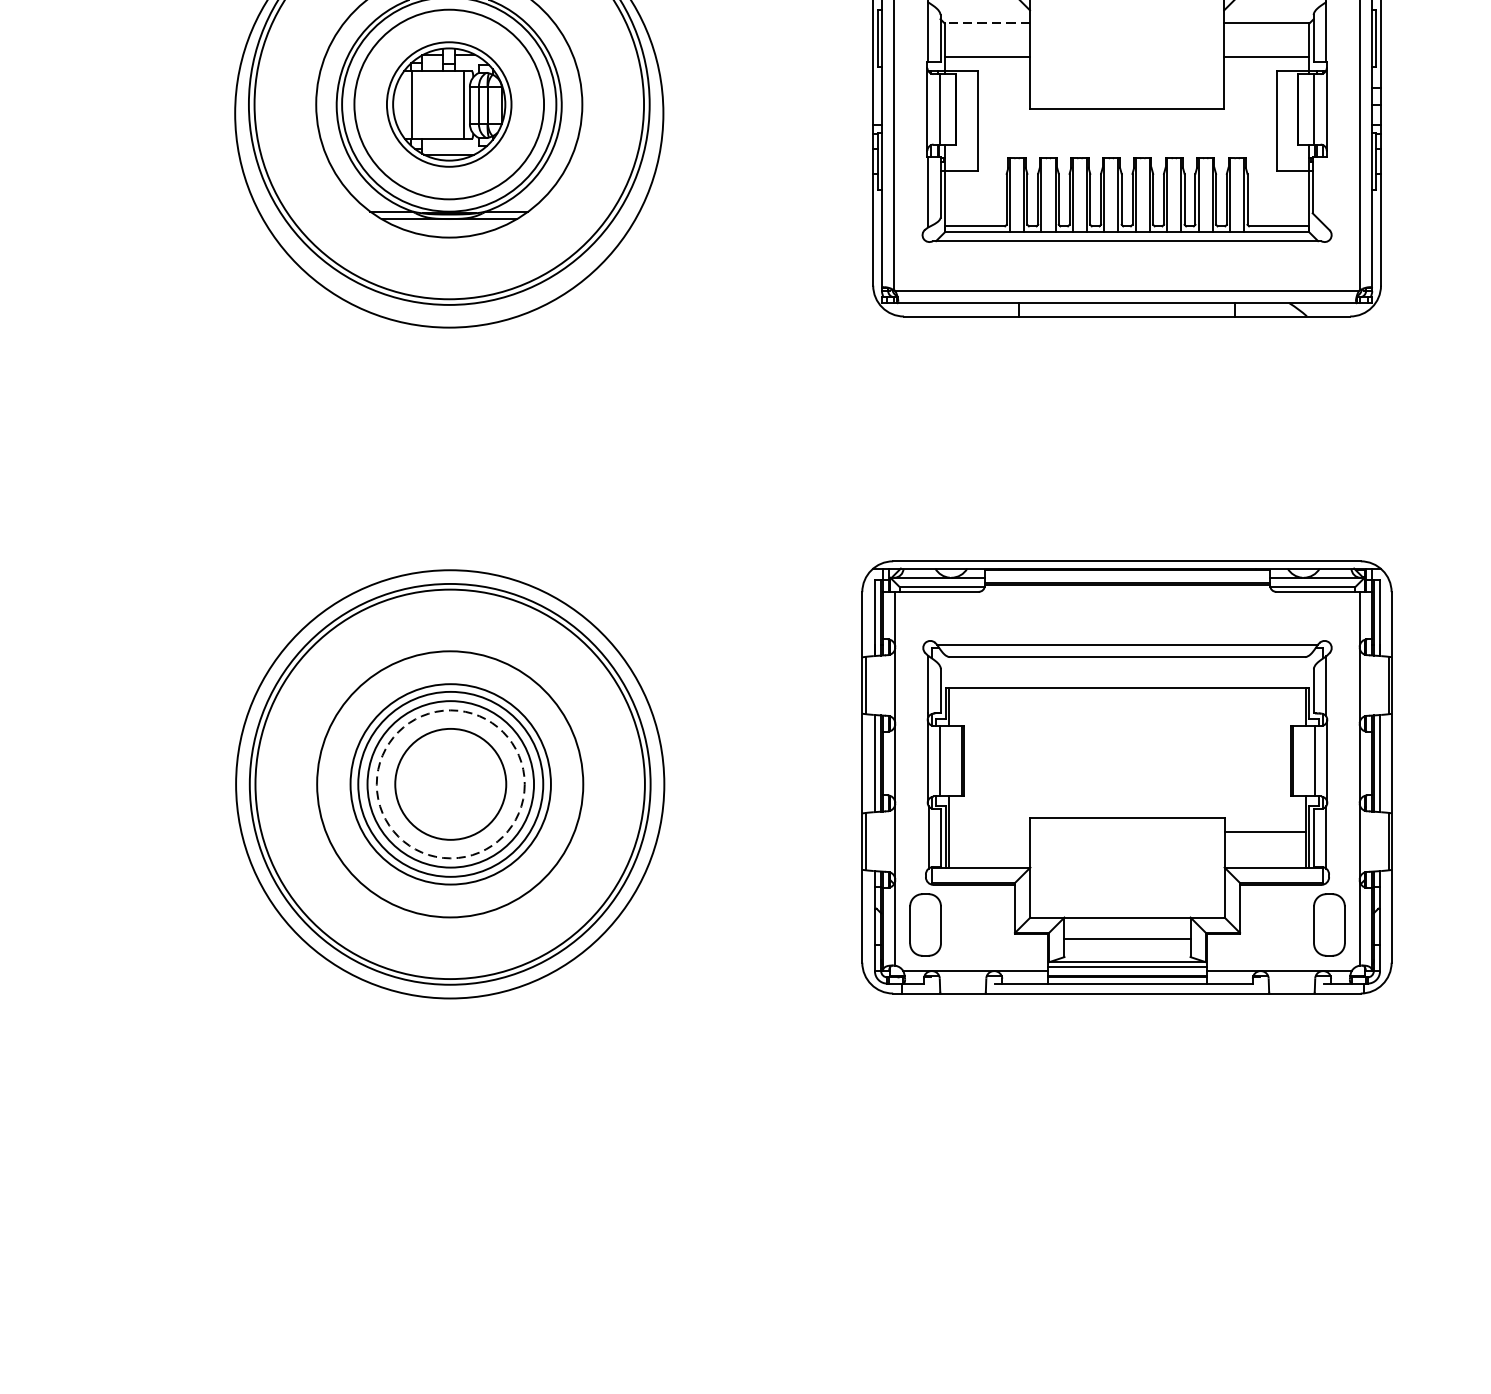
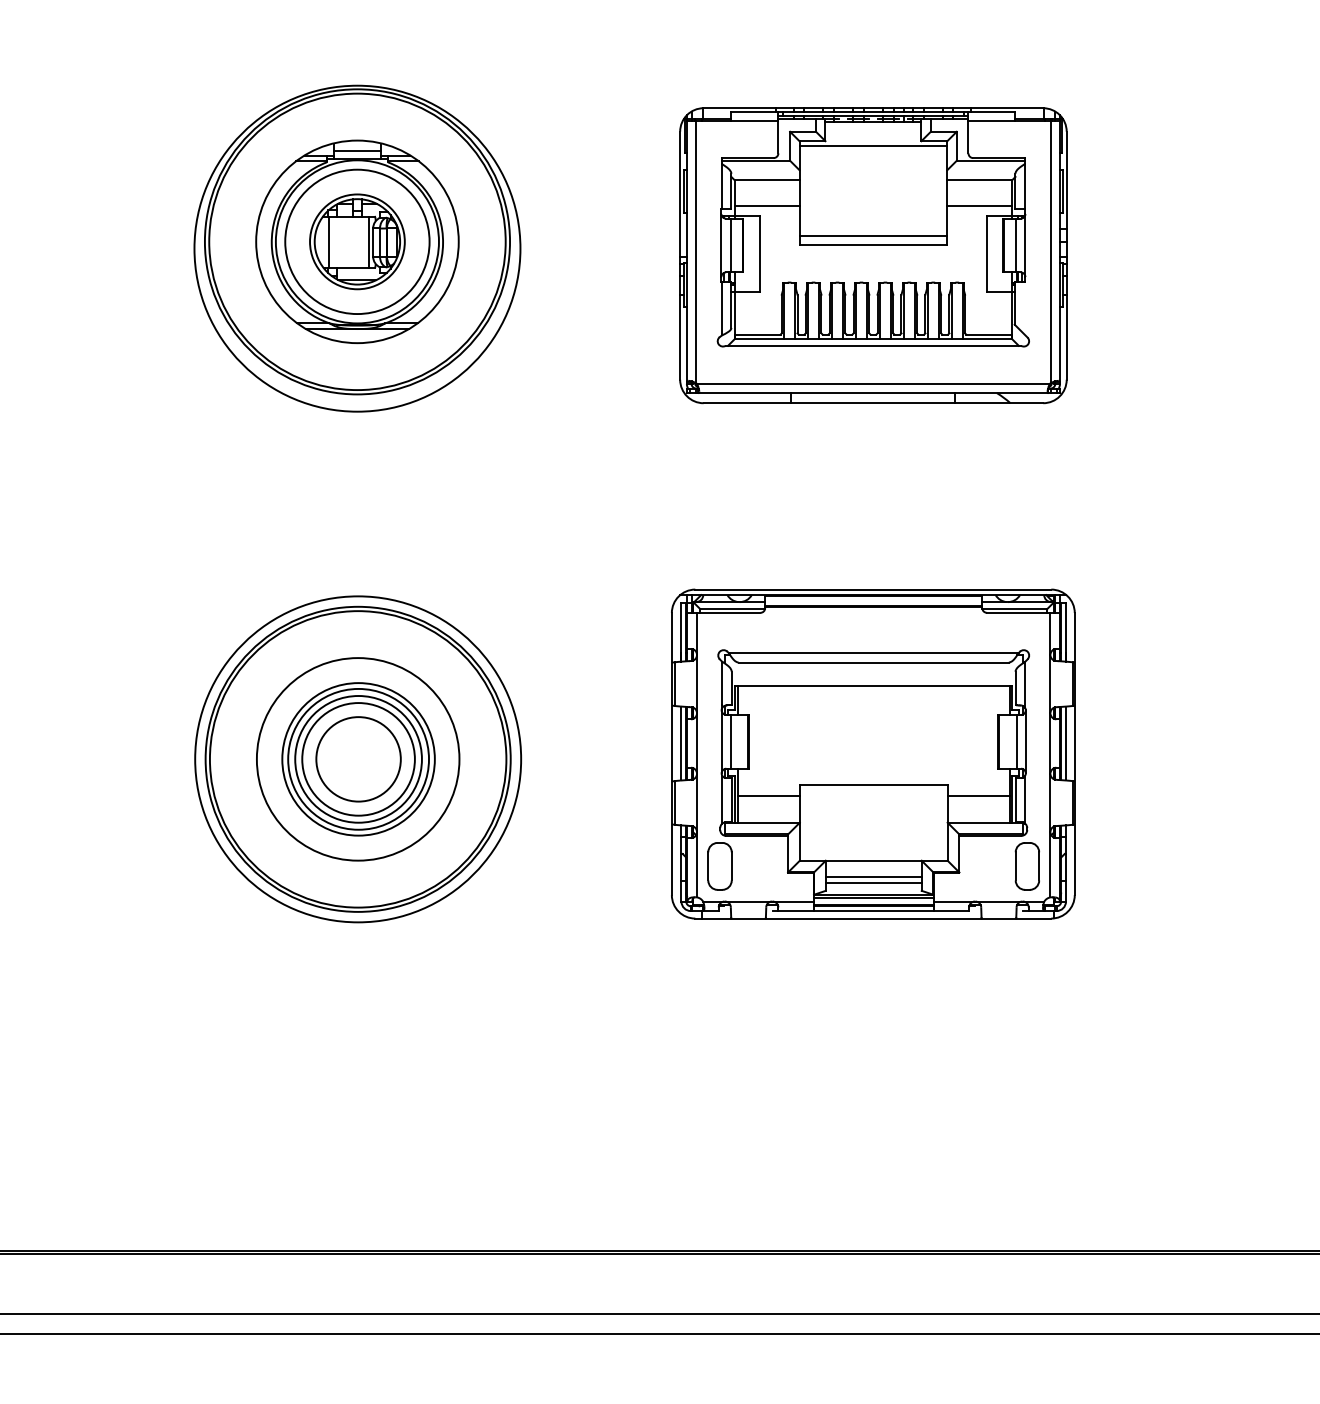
line: (986, 23) -> (766, 180), dashed -> solid
line: (1127, 97) -> (873, 236), added
circle: (450, 784) -> (358, 759), dashed -> solid
line: (989, 831) -> (768, 795), added
line: (1127, 947) -> (873, 883), added

